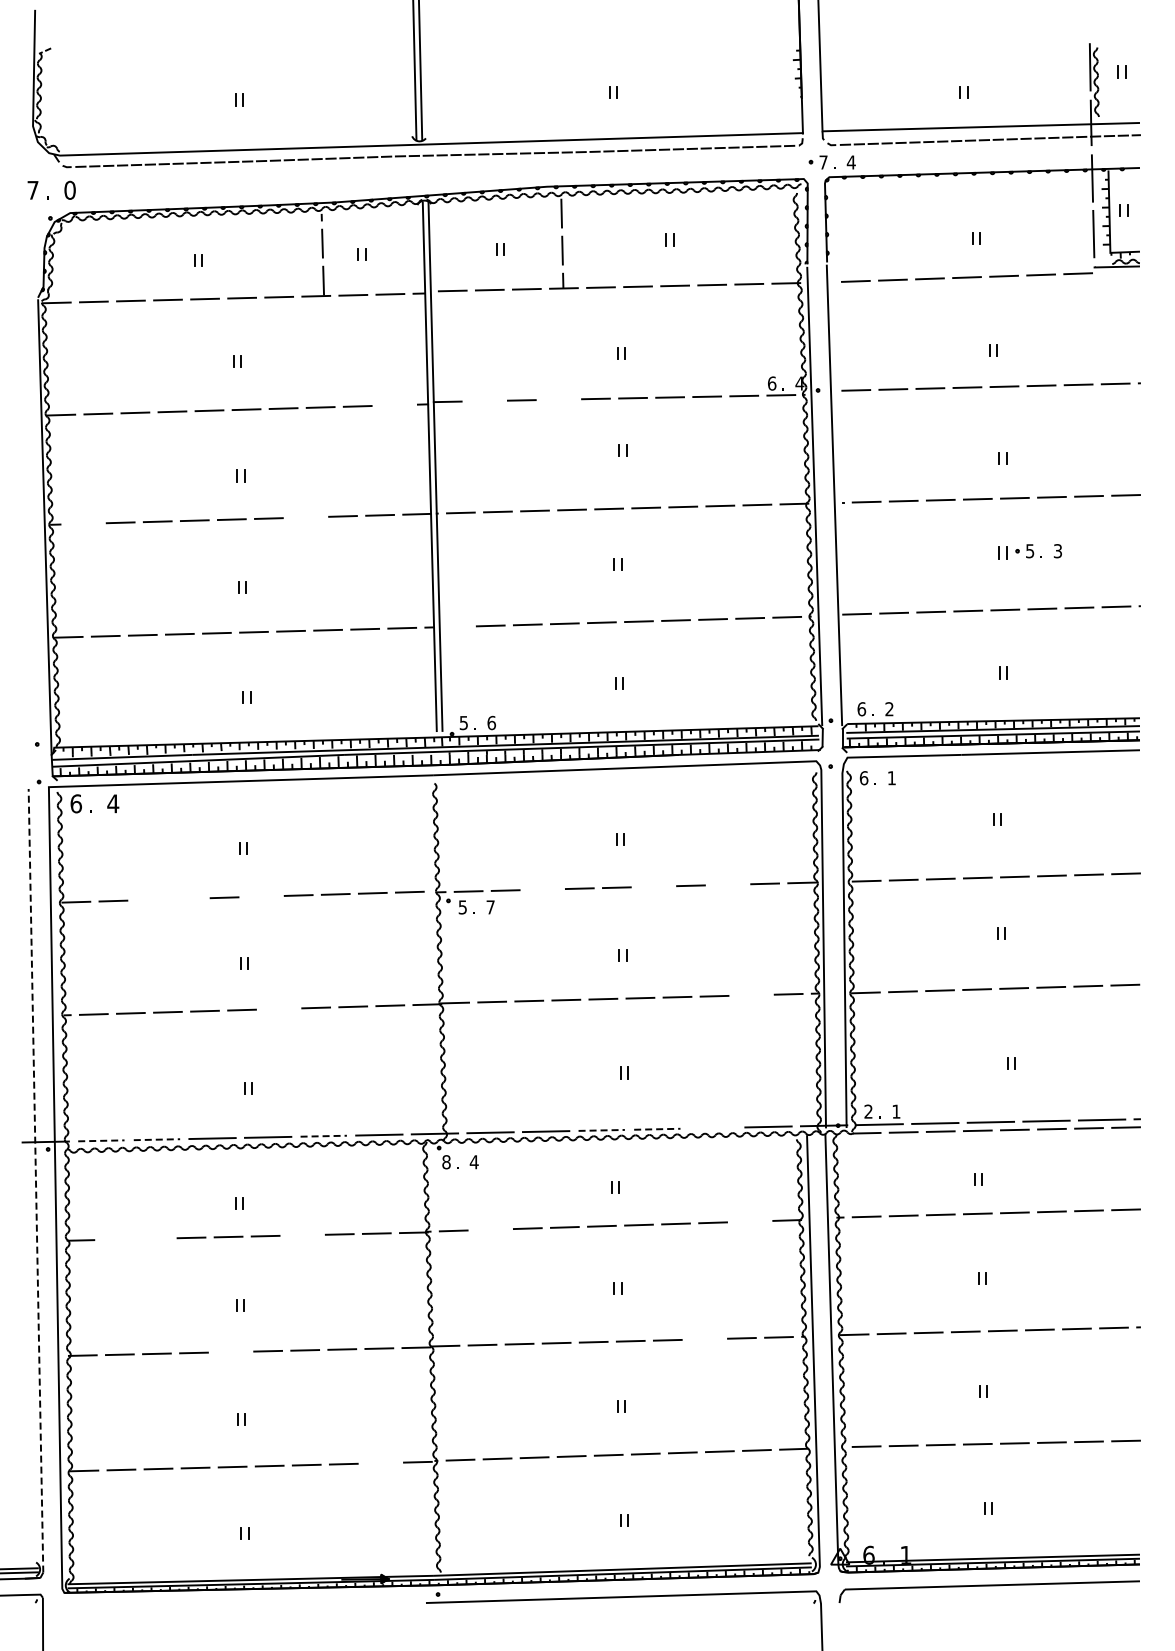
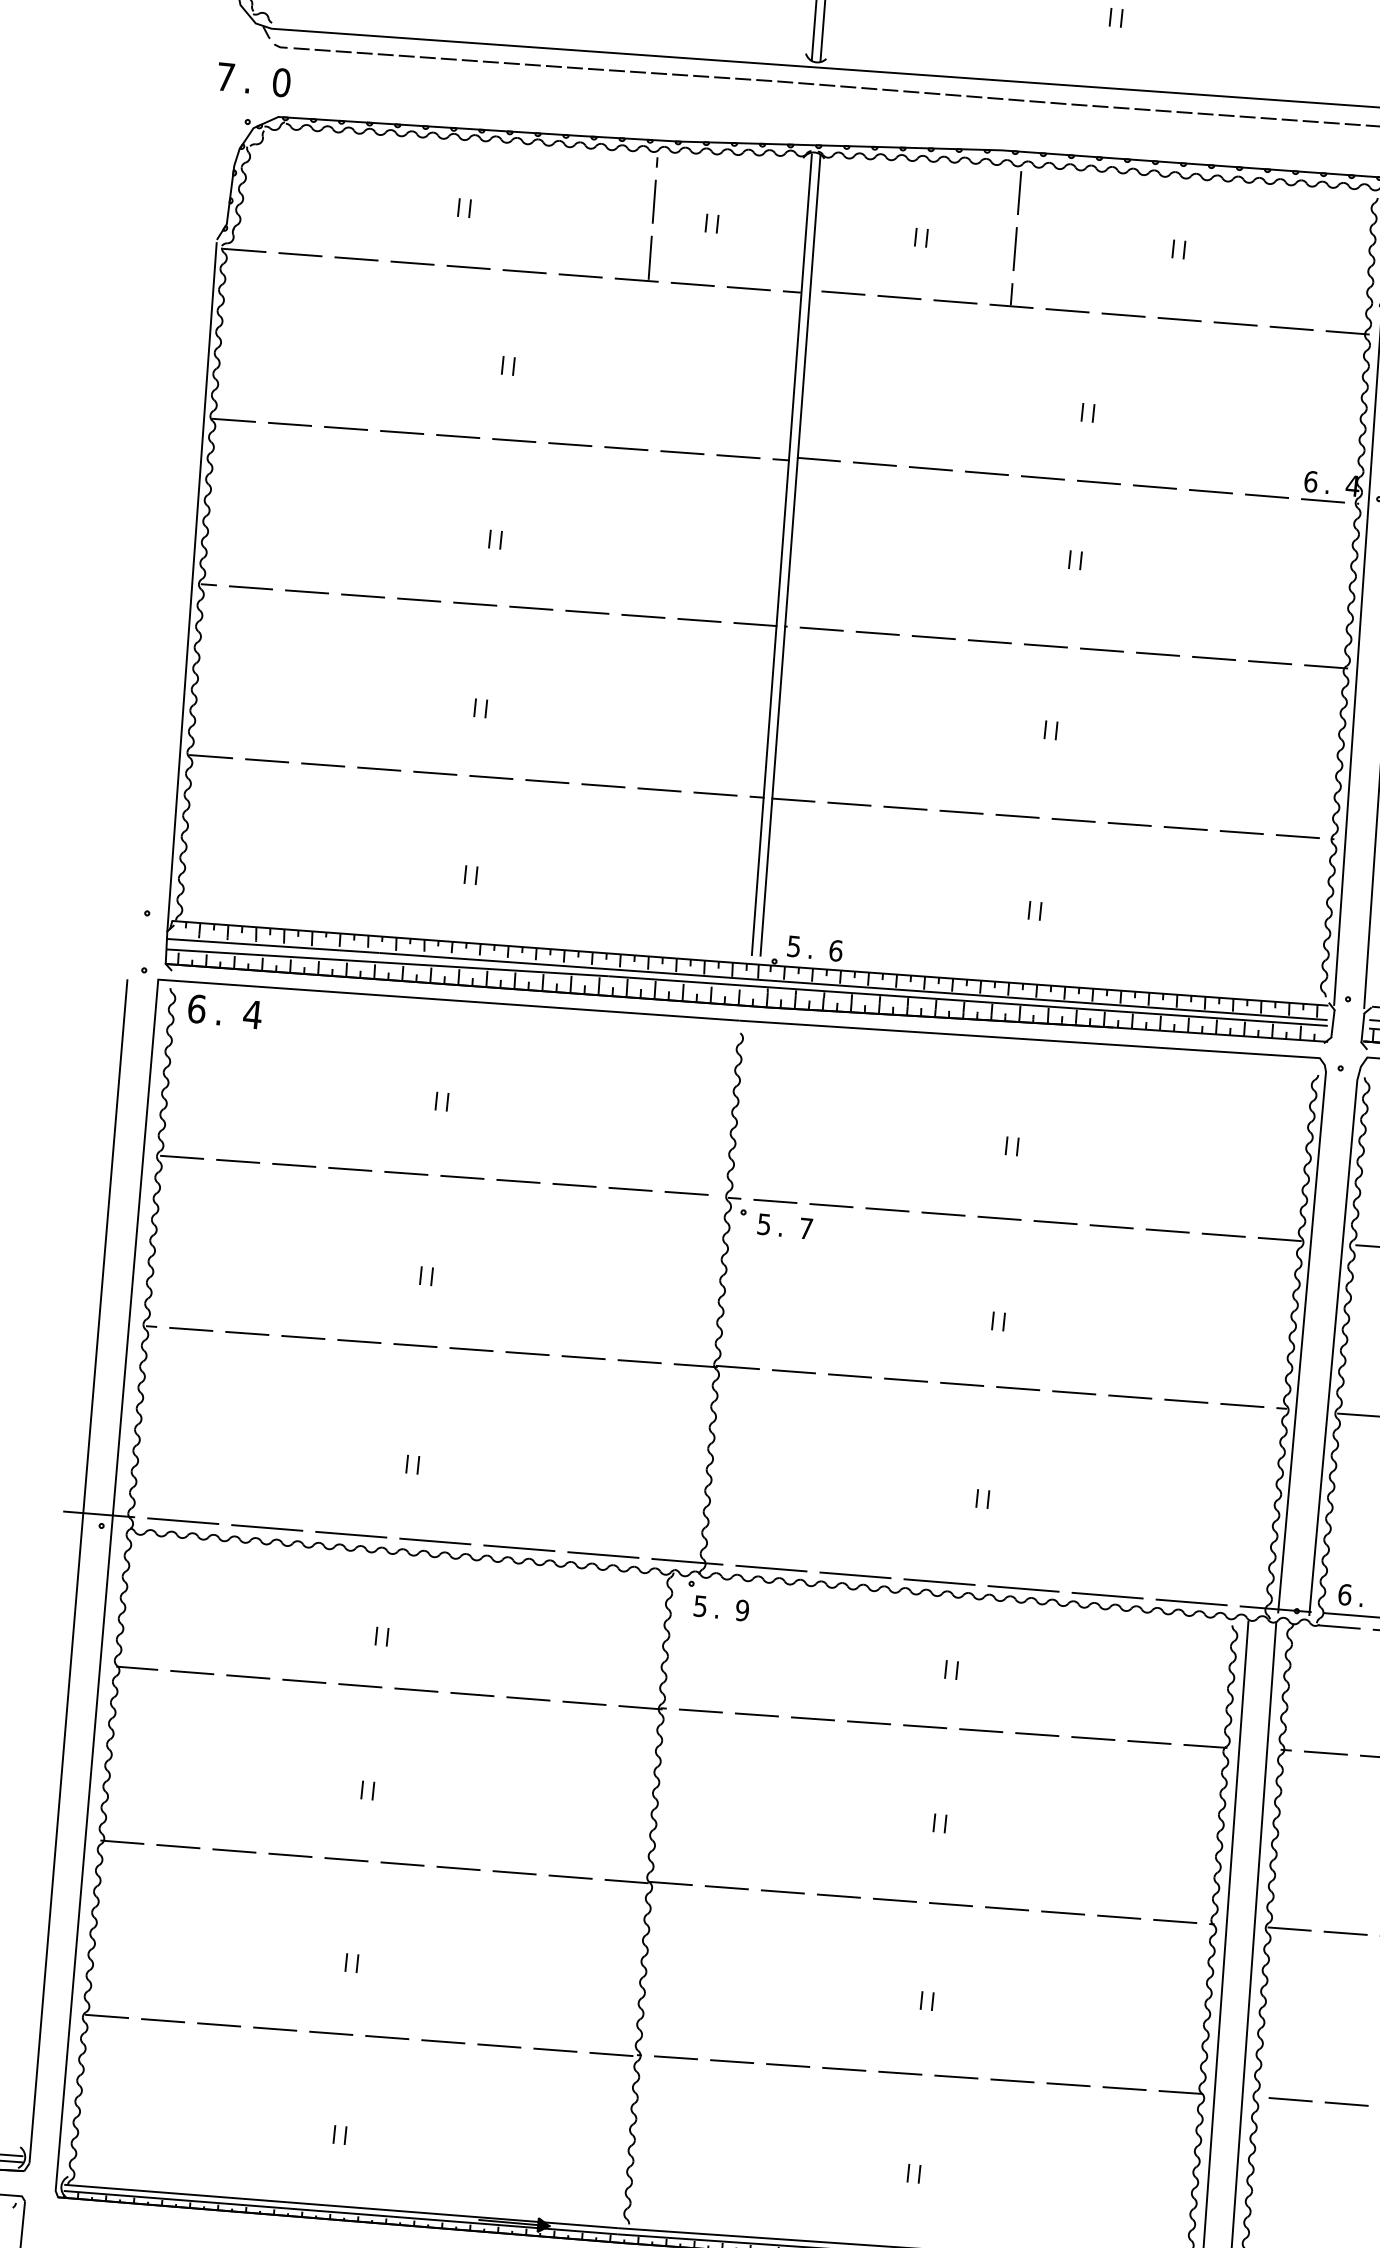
line: (558, 399) -> (986, 473), added
line: (484, 400) -> (874, 463), added
line: (394, 405) -> (738, 456), added
line: (305, 517) -> (586, 612), added
line: (83, 523) -> (250, 587), added
line: (453, 626) -> (793, 799), added
line: (727, 884) -> (1166, 1230), added
line: (653, 886) -> (1054, 1222), added
line: (542, 889) -> (887, 1209), added
line: (261, 896) -> (462, 1177), added
line: (187, 898) -> (350, 1168), added
line: (150, 899) -> (294, 1164), added
line: (751, 994) -> (1186, 1400), added
line: (279, 1008) -> (472, 1348), added
text: (868, 1111) -> (1344, 1594), 2 -> 6
line: (712, 1127) -> (1107, 1594), added
line: (657, 1129) -> (1023, 1589), dashed -> solid
line: (602, 1130) -> (940, 1582), dashed -> solid
line: (324, 1136) -> (520, 1548), dashed -> solid
line: (157, 1139) -> (268, 1527), dashed -> solid
line: (101, 1140) -> (183, 1520), dashed -> solid
text: (446, 1162) -> (700, 1606), 8 -> 5
text: (473, 1162) -> (741, 1610), 4 -> 9
line: (35, 1180) -> (77, 1570), dashed -> solid
line: (750, 1221) -> (1149, 1742), added
line: (490, 1229) -> (756, 1714), added
line: (302, 1235) -> (472, 1694), added
line: (154, 1238) -> (248, 1676), added
line: (117, 1239) -> (192, 1672), added
line: (704, 1338) -> (1062, 1911), added
line: (230, 1351) -> (345, 1858), added
line: (380, 1462) -> (554, 2049), added

